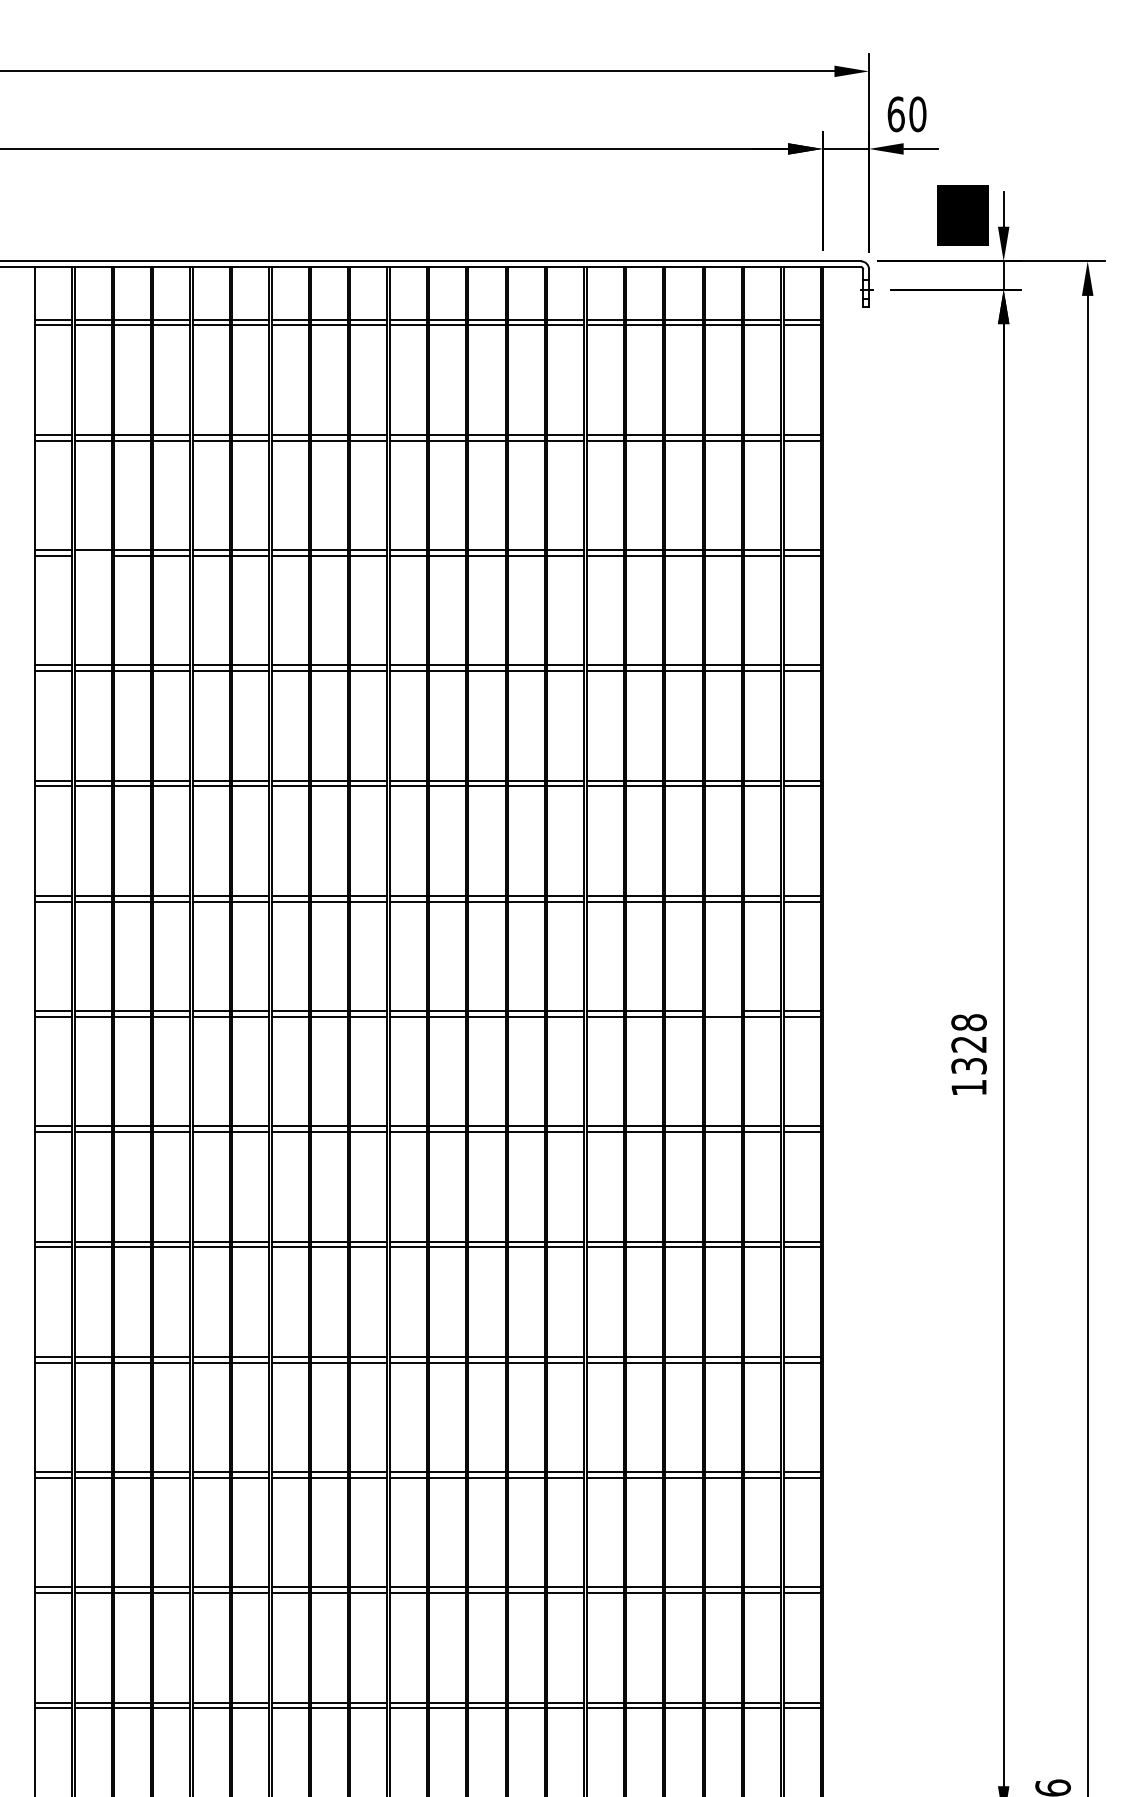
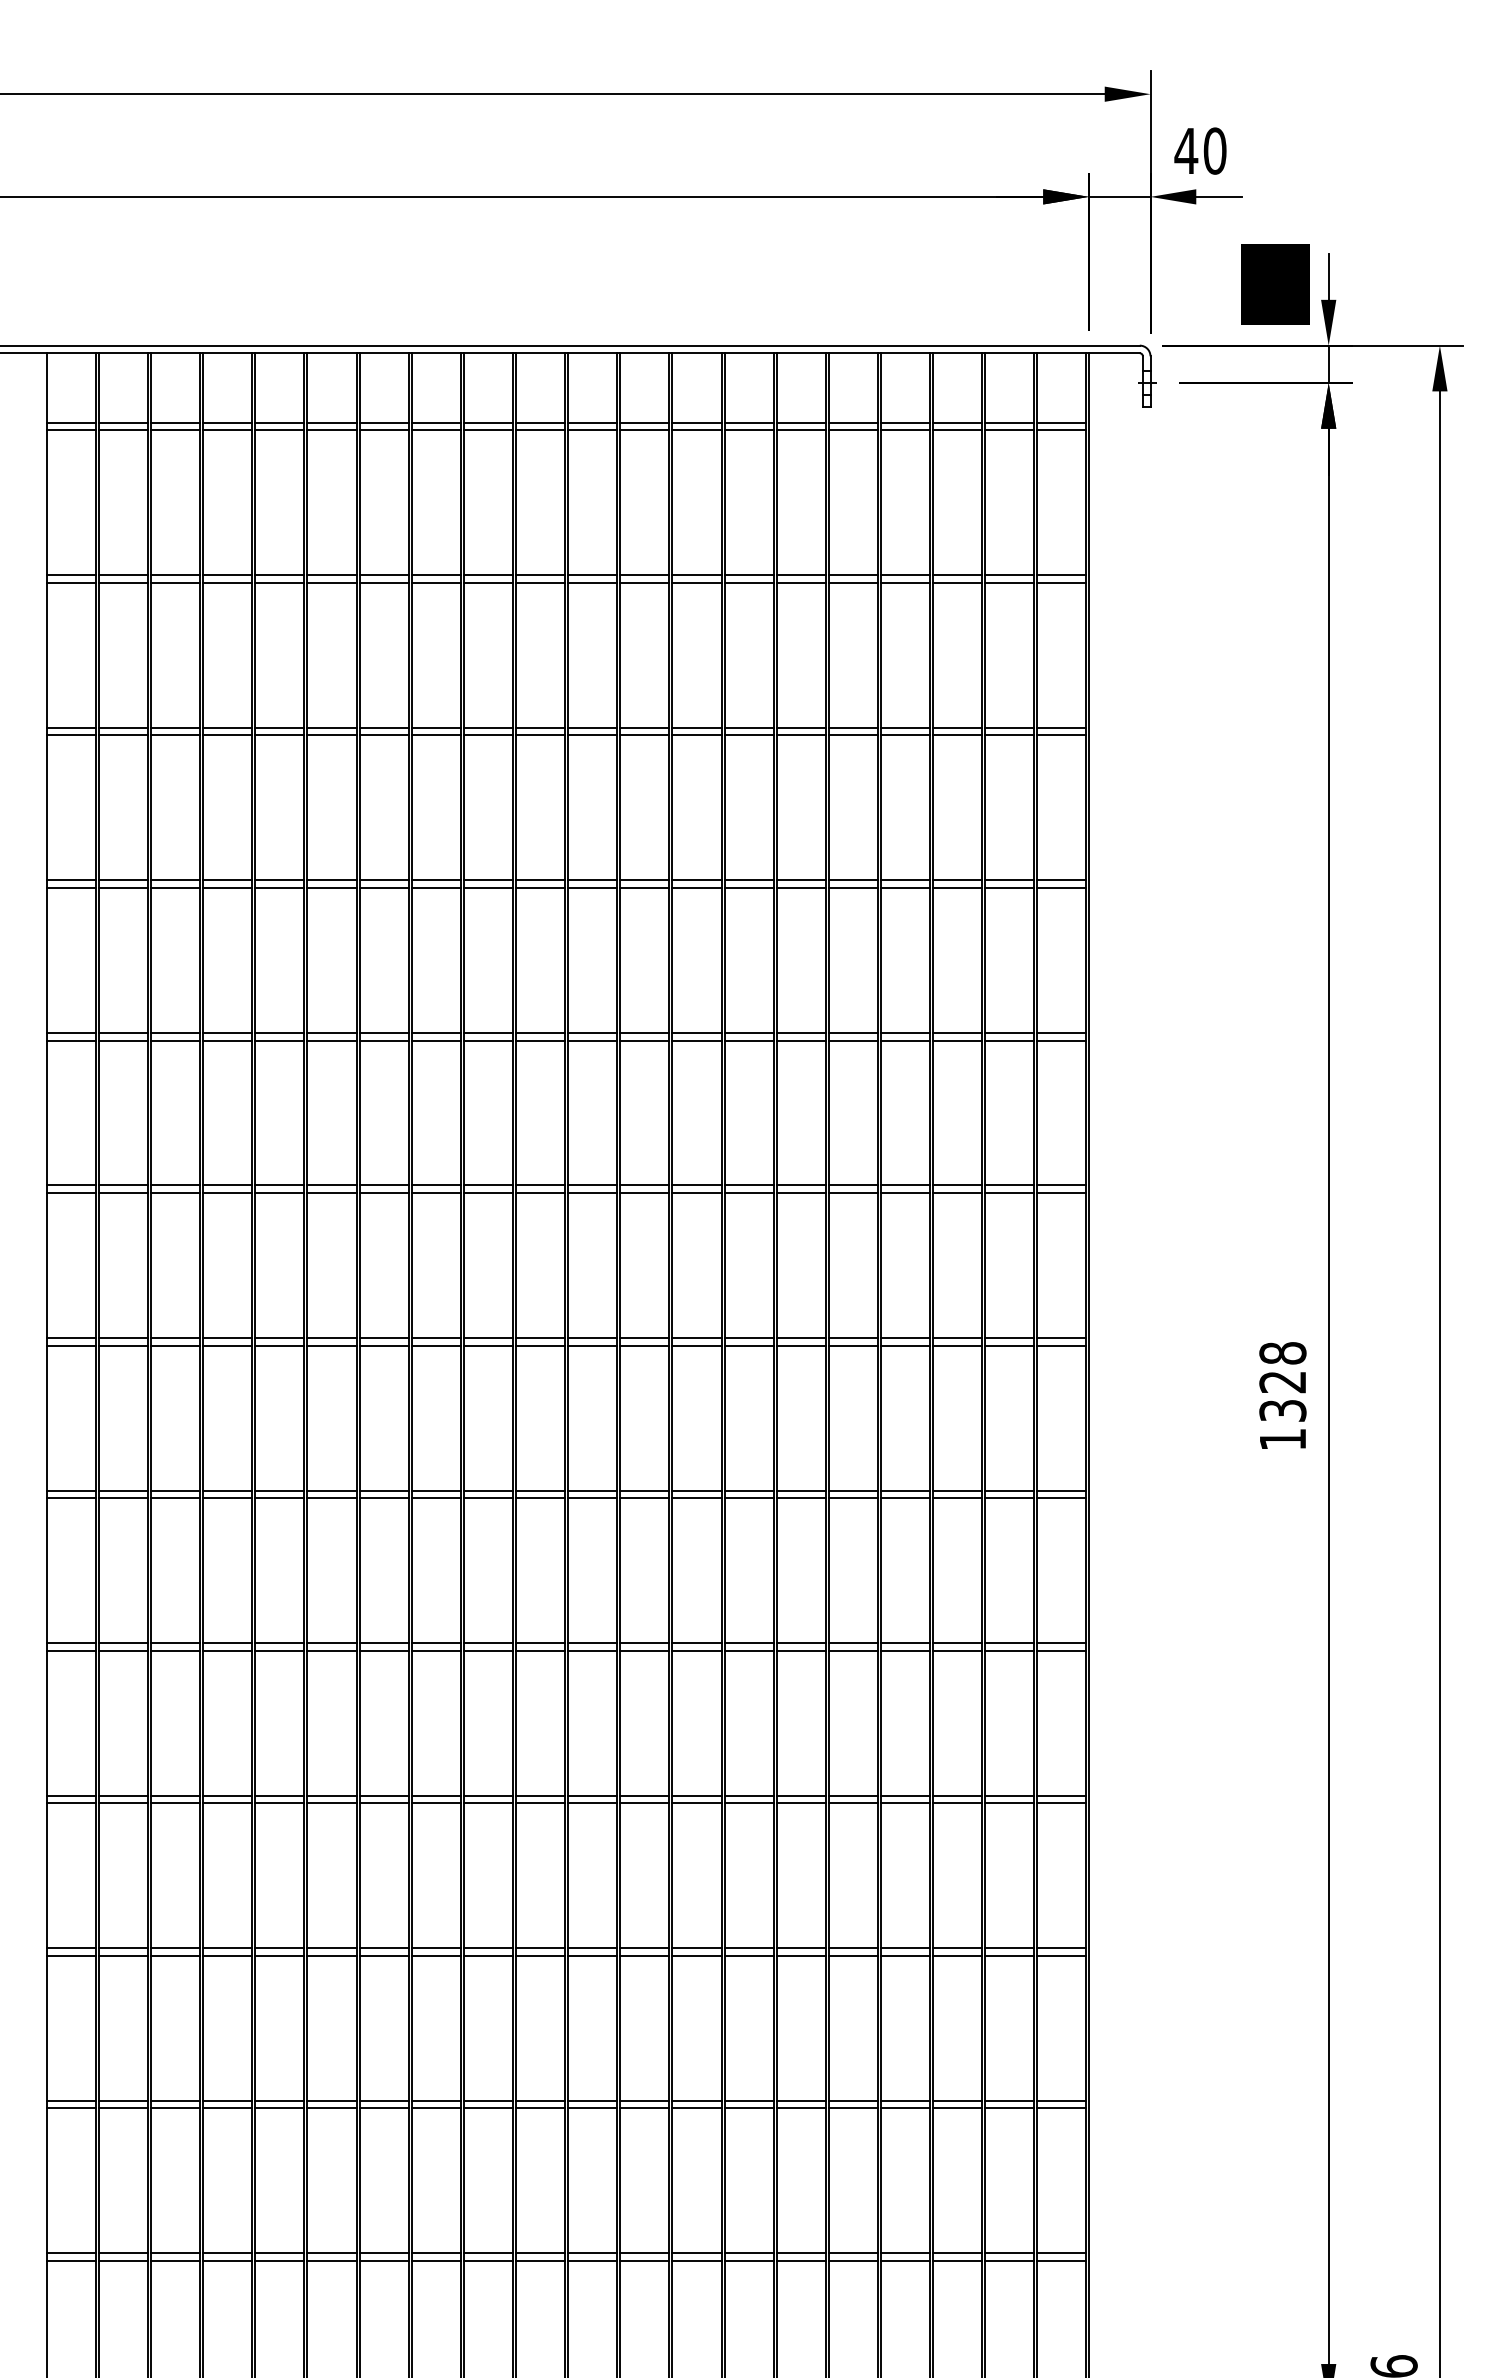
text: (896, 113) -> (1186, 150), 60 -> 40
line: (93, 555) -> (123, 735), added
line: (723, 1011) -> (957, 1338), added

